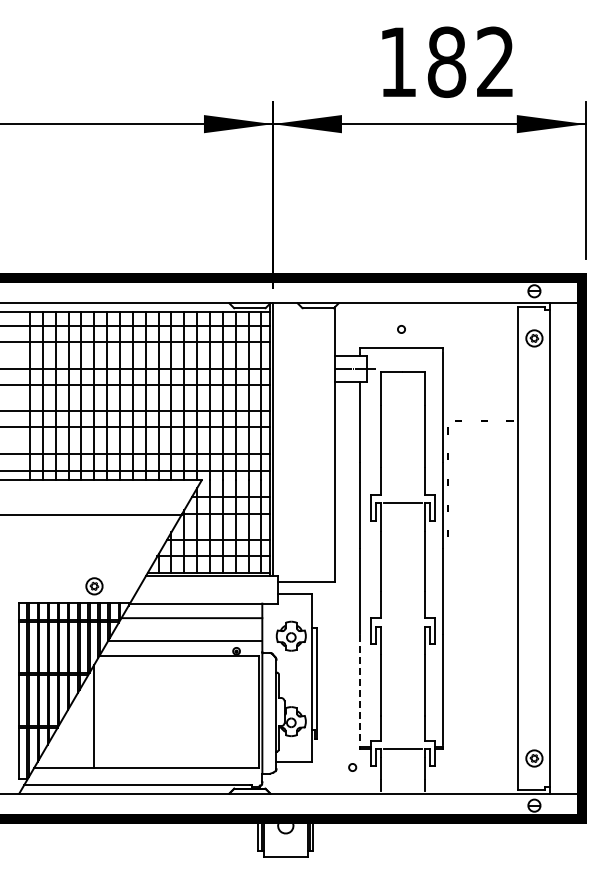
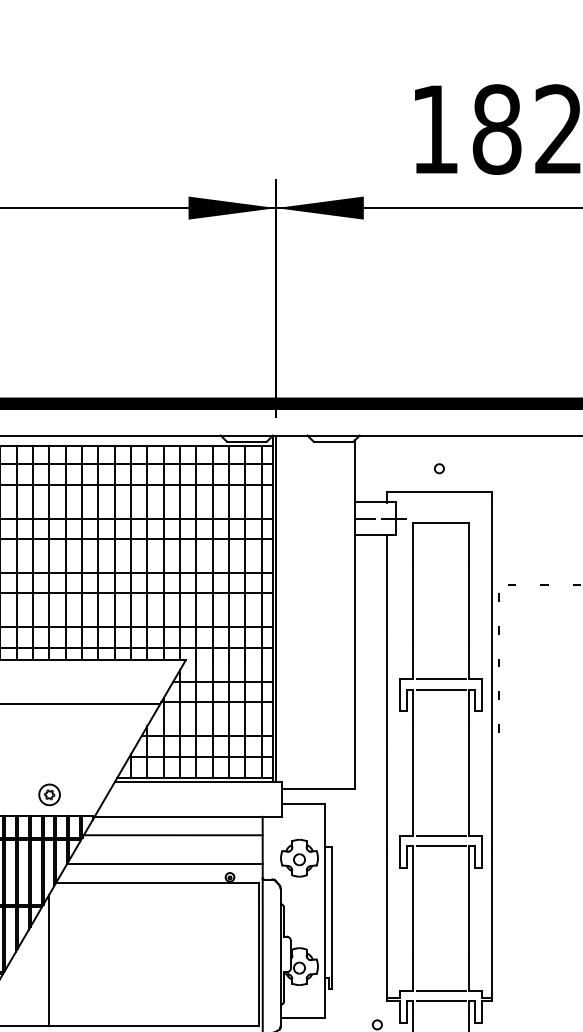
line: (402, 494) -> (440, 678), added
line: (402, 618) -> (440, 835), added
line: (402, 626) -> (440, 845), added
line: (360, 690) -> (387, 927), dashed -> solid
line: (402, 740) -> (440, 990), added

